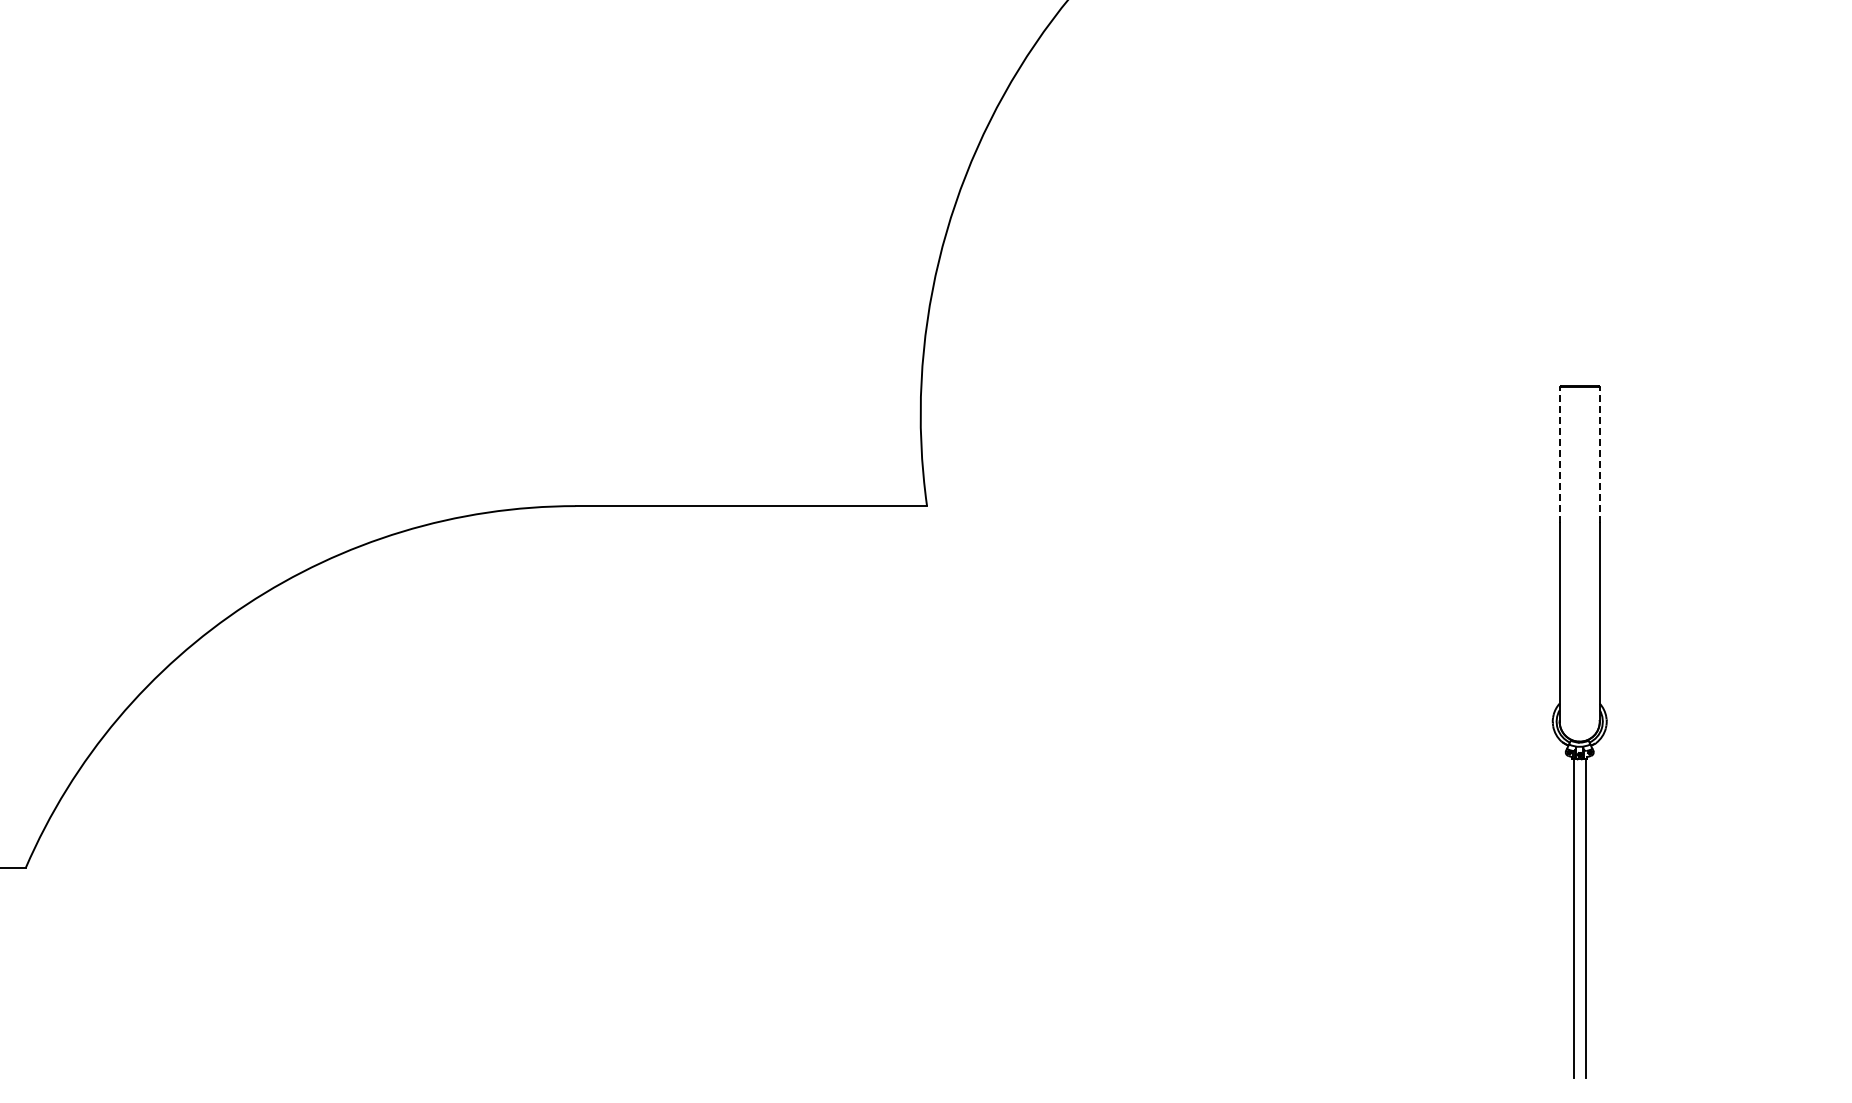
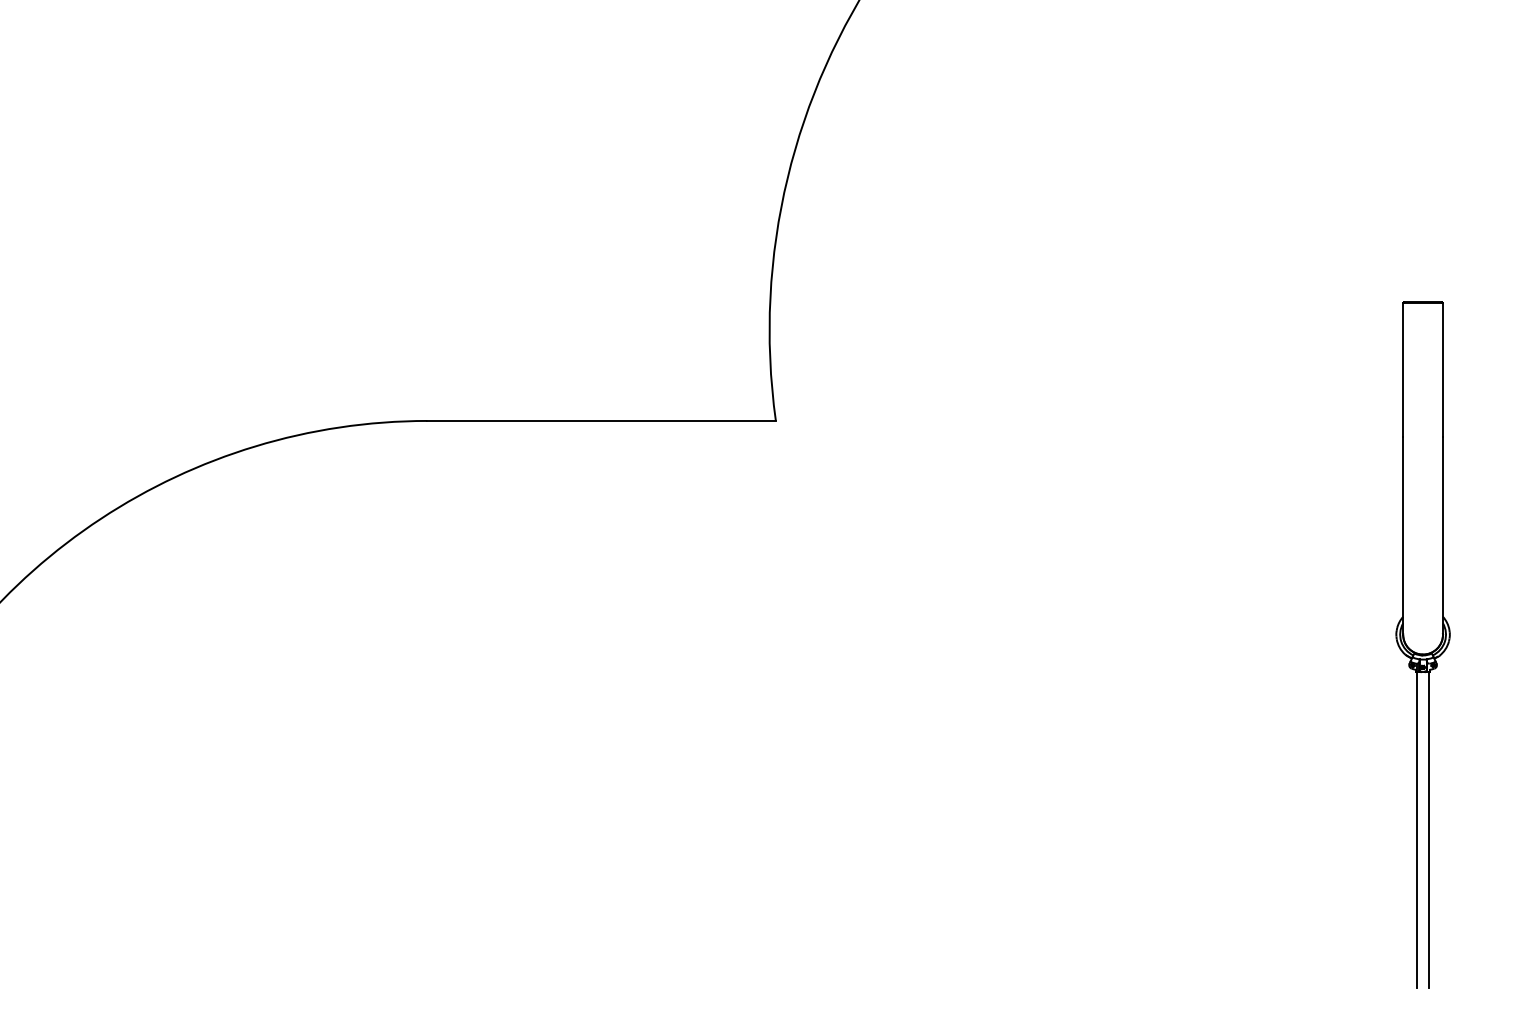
line: (1559, 454) -> (1403, 369), dashed -> solid
line: (1599, 454) -> (1442, 369), dashed -> solid

